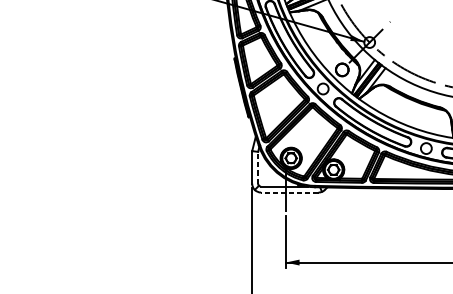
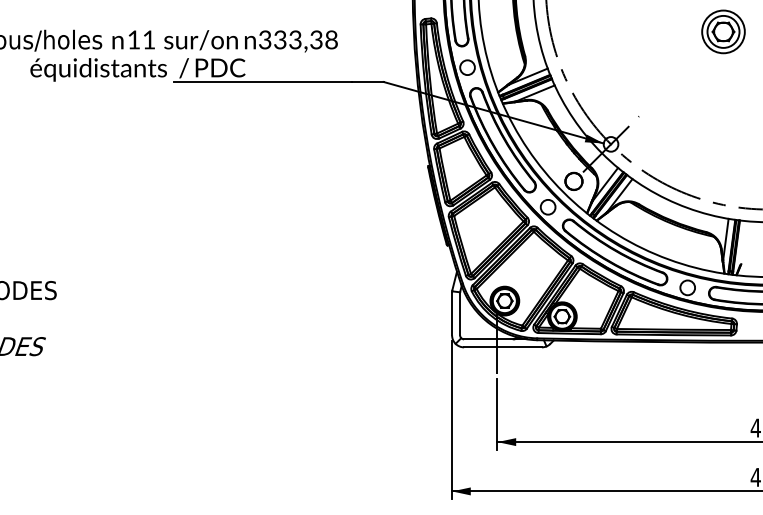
line: (258, 167) -> (460, 313), dashed -> solid
line: (290, 192) -> (503, 347), dashed -> solid

